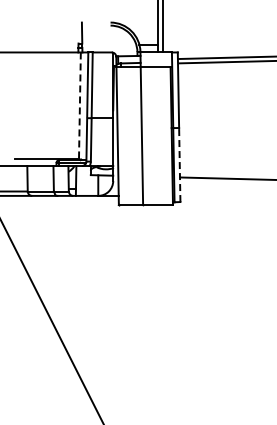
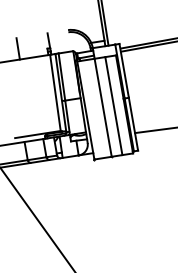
line: (38, 37) -> (18, 48), added
line: (79, 106) -> (55, 93), dashed -> solid
line: (156, 135) -> (113, 105), added
line: (179, 164) -> (133, 123), dashed -> solid

